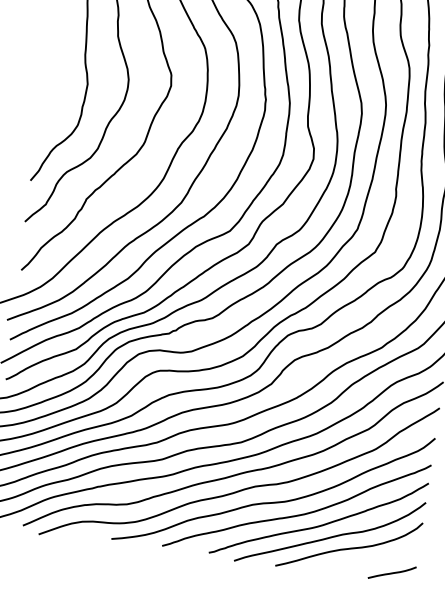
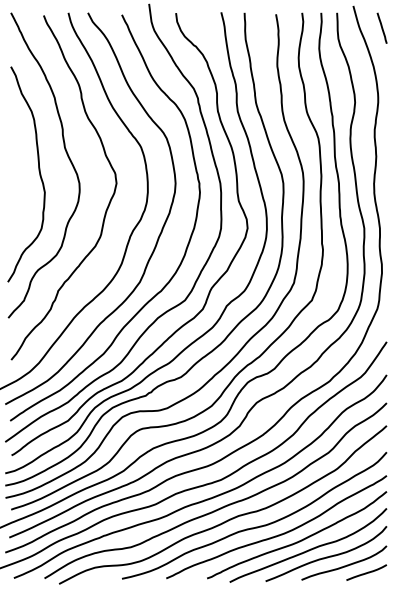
curve: (368, 560) -> (344, 565), added

